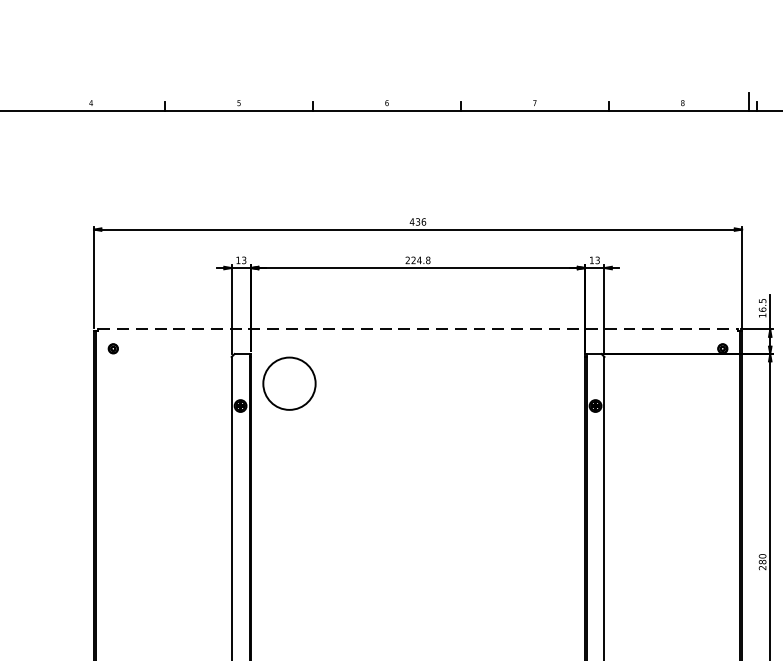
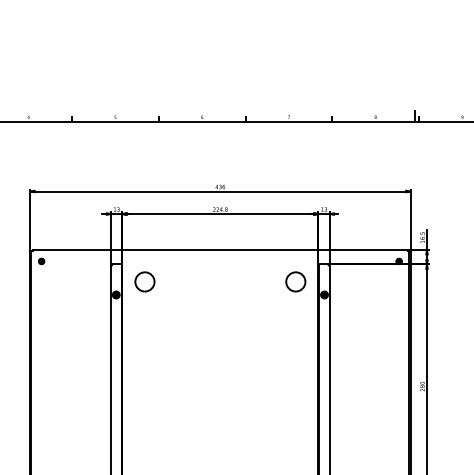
line: (418, 330) -> (220, 250), dashed -> solid
circle: (288, 383) -> (144, 281), size x0.62
circle: (546, 383) -> (295, 281), added

